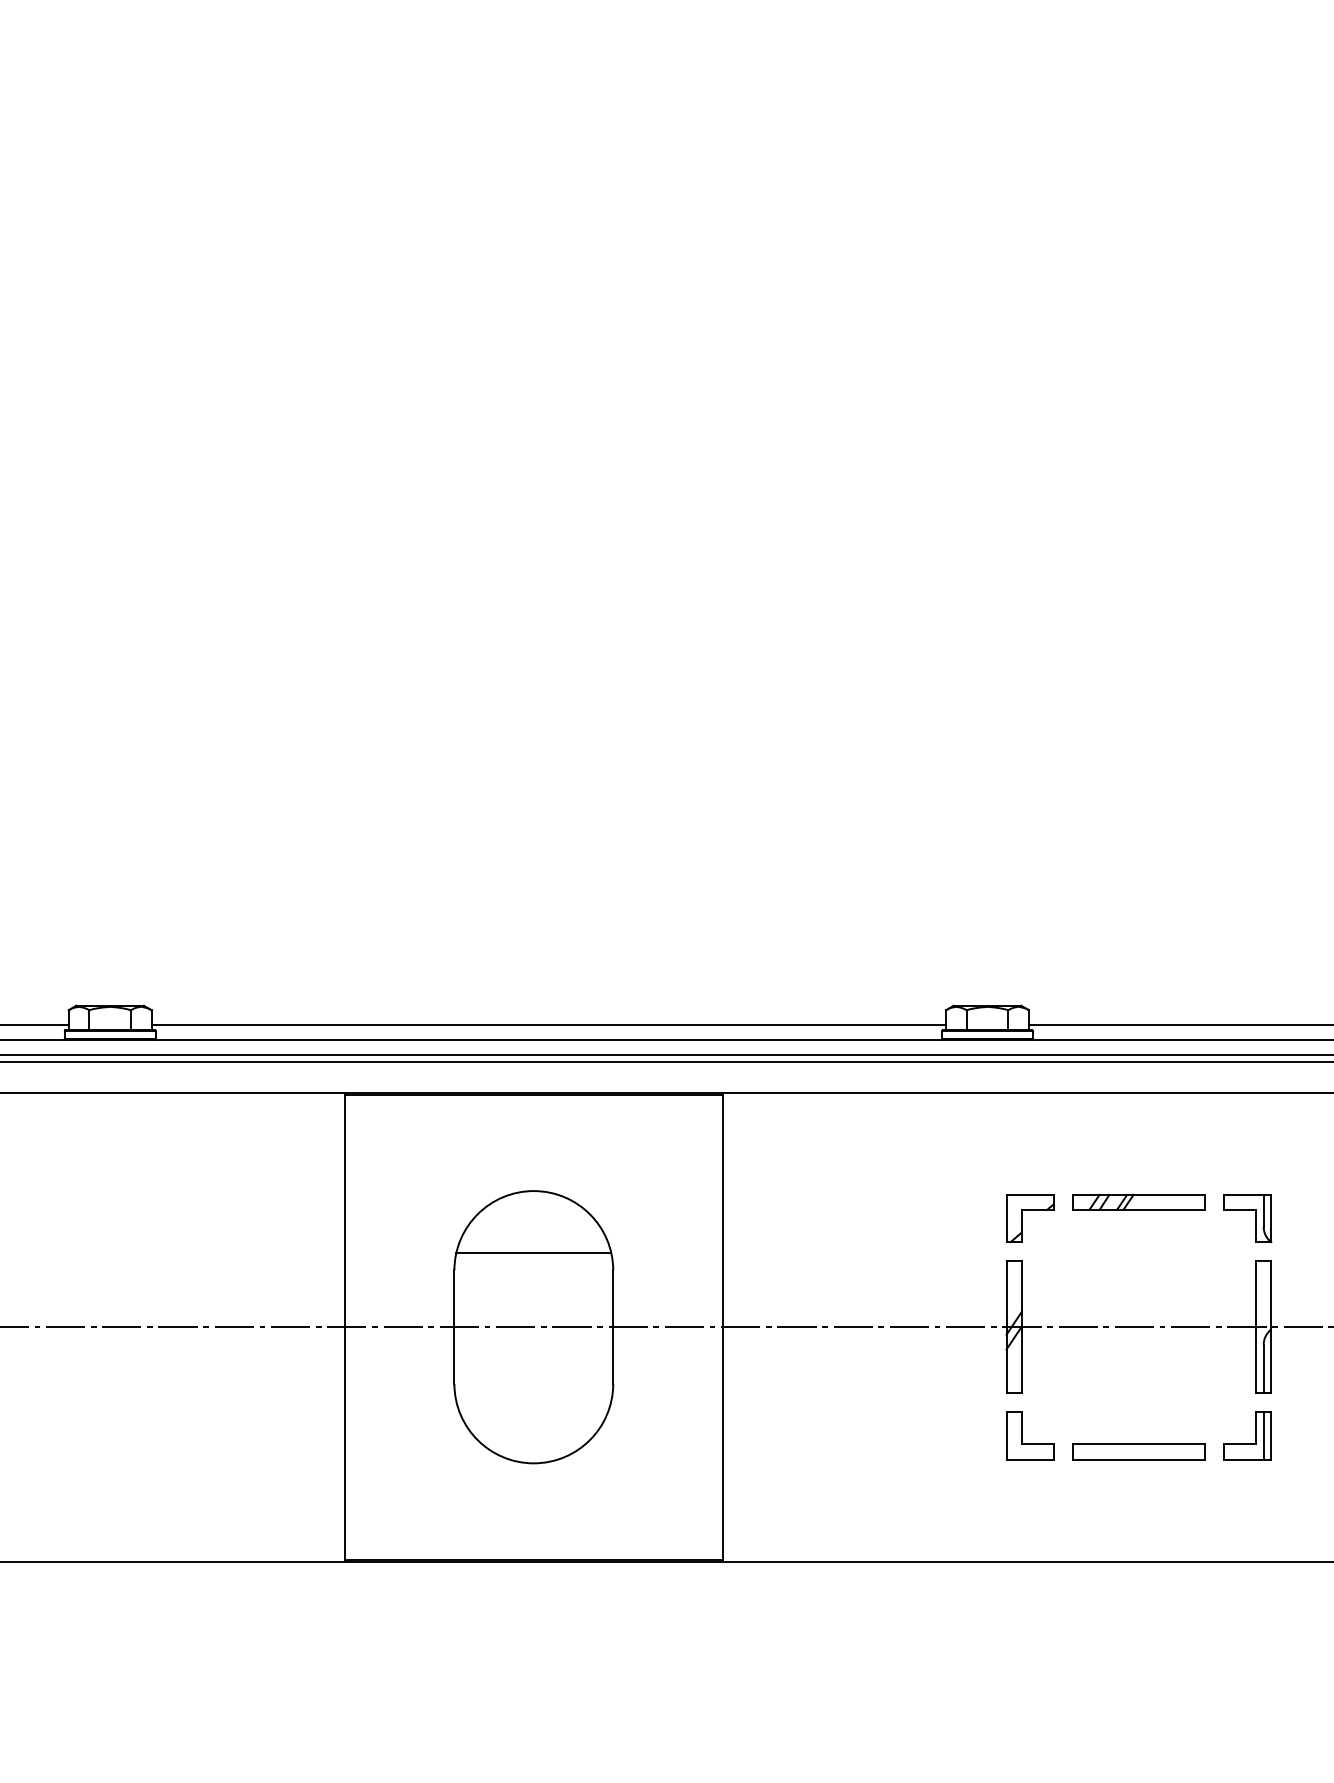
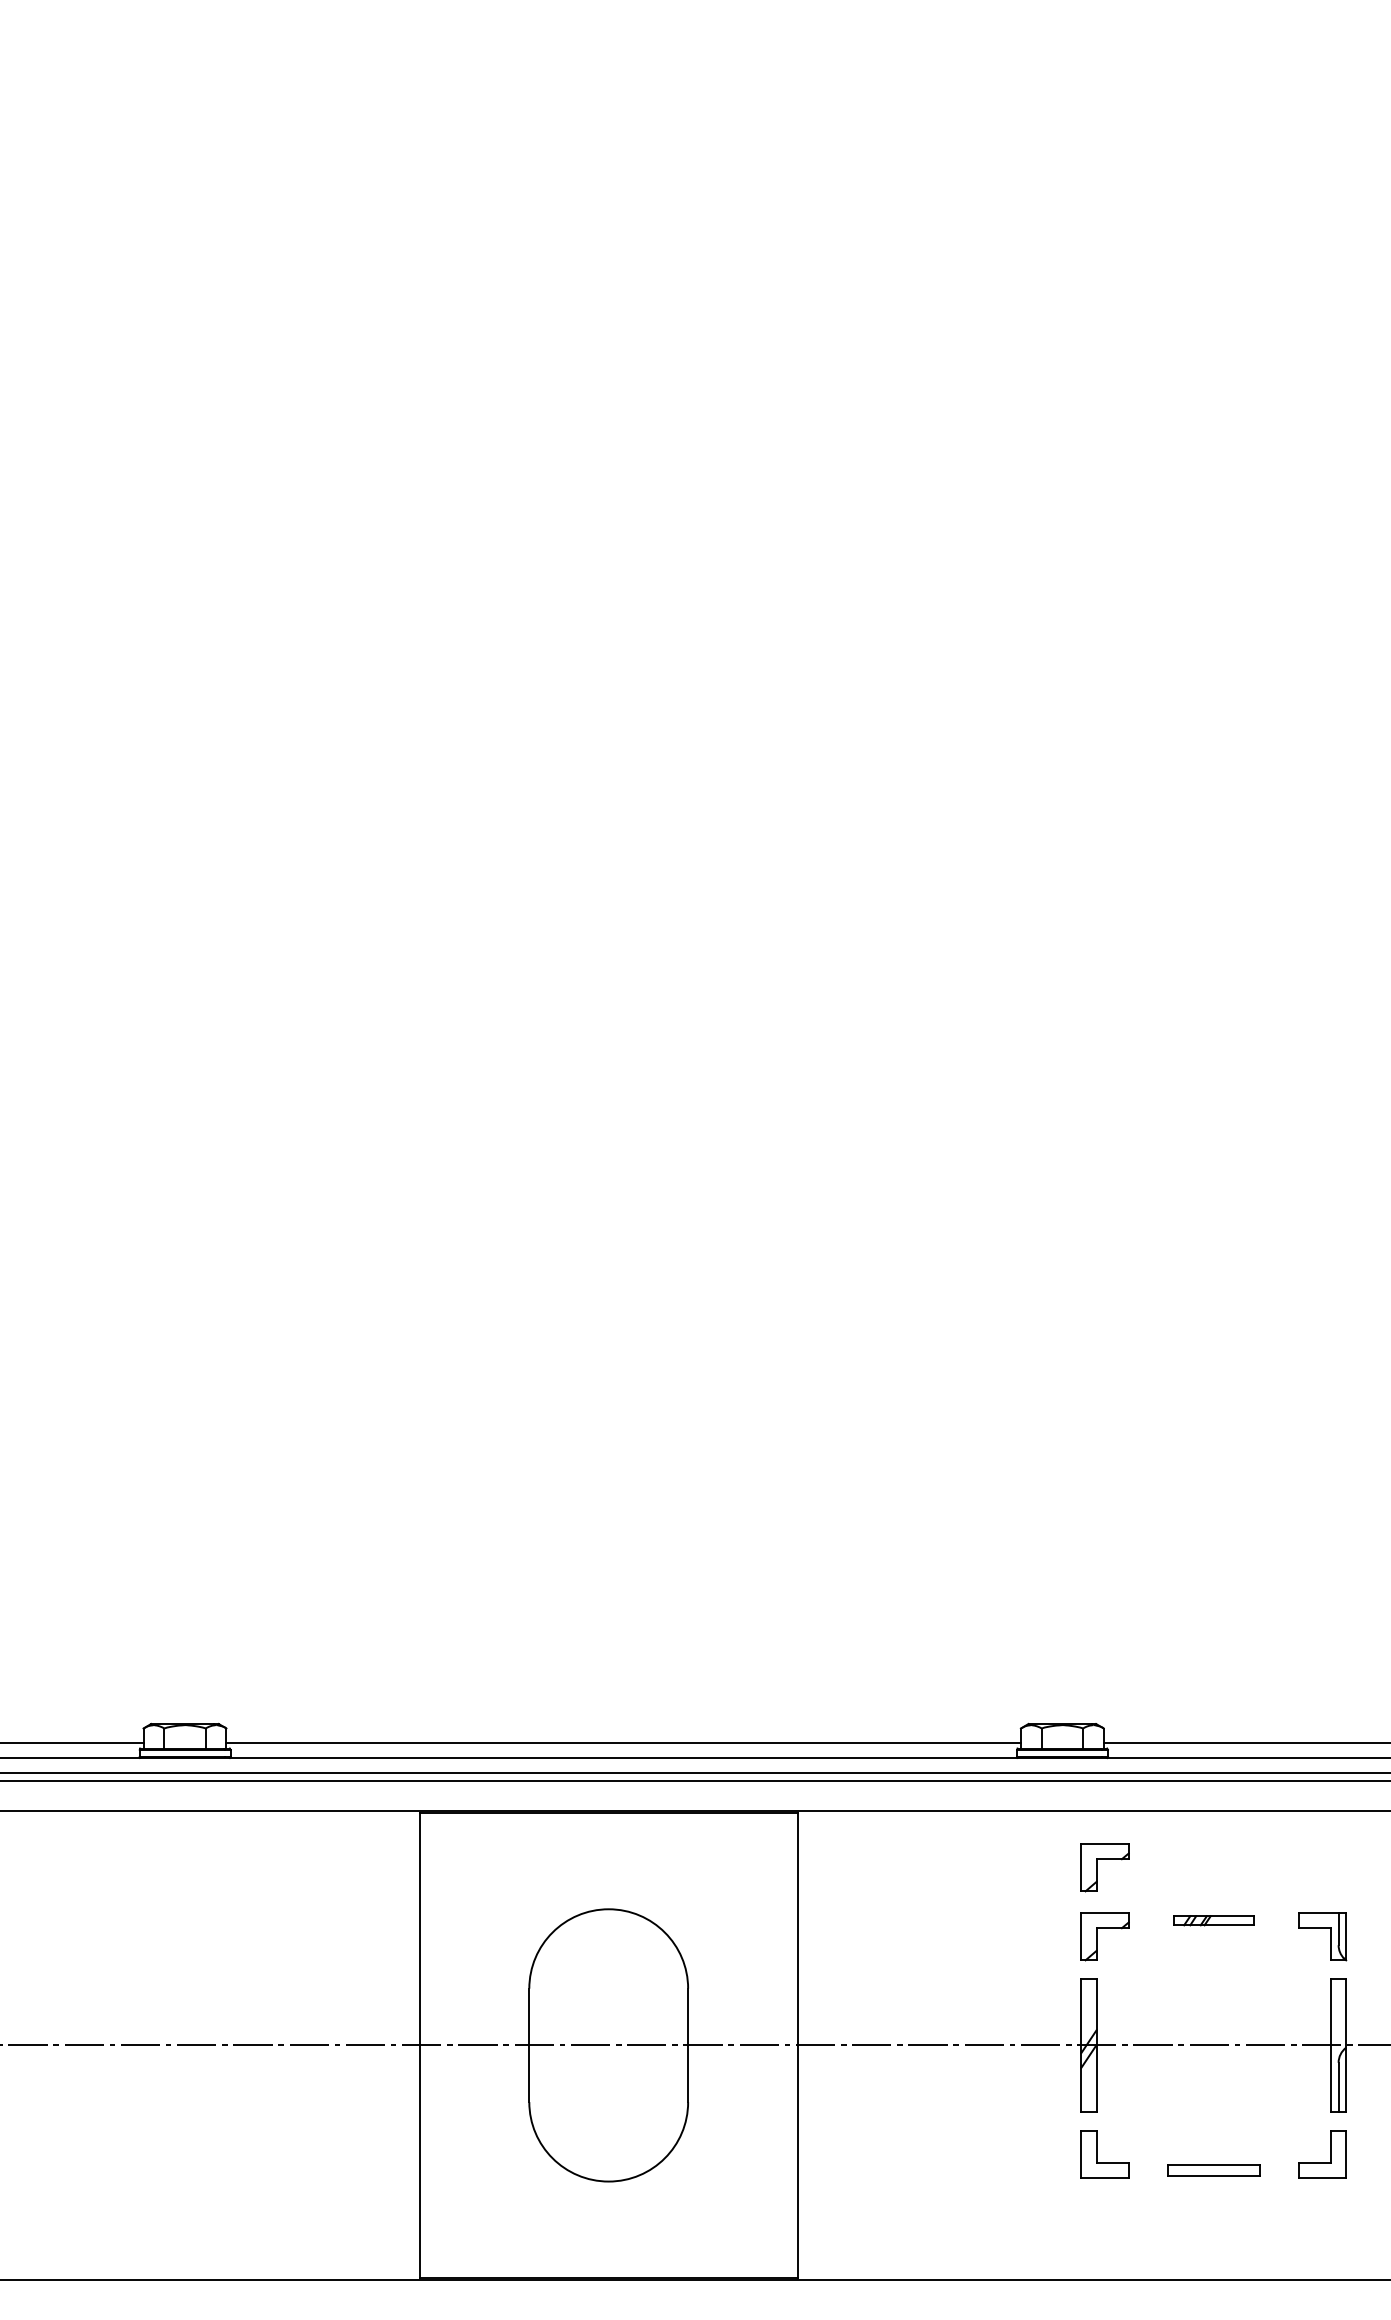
part: (1022, 1149) -> (1097, 1867), added
part: (1138, 1202) -> (1213, 1920), size x0.6
line: (533, 1252) -> (608, 1970), removed
line: (1263, 1435) -> (1338, 2153), removed
part: (1138, 1452) -> (1213, 2170), size x0.7

